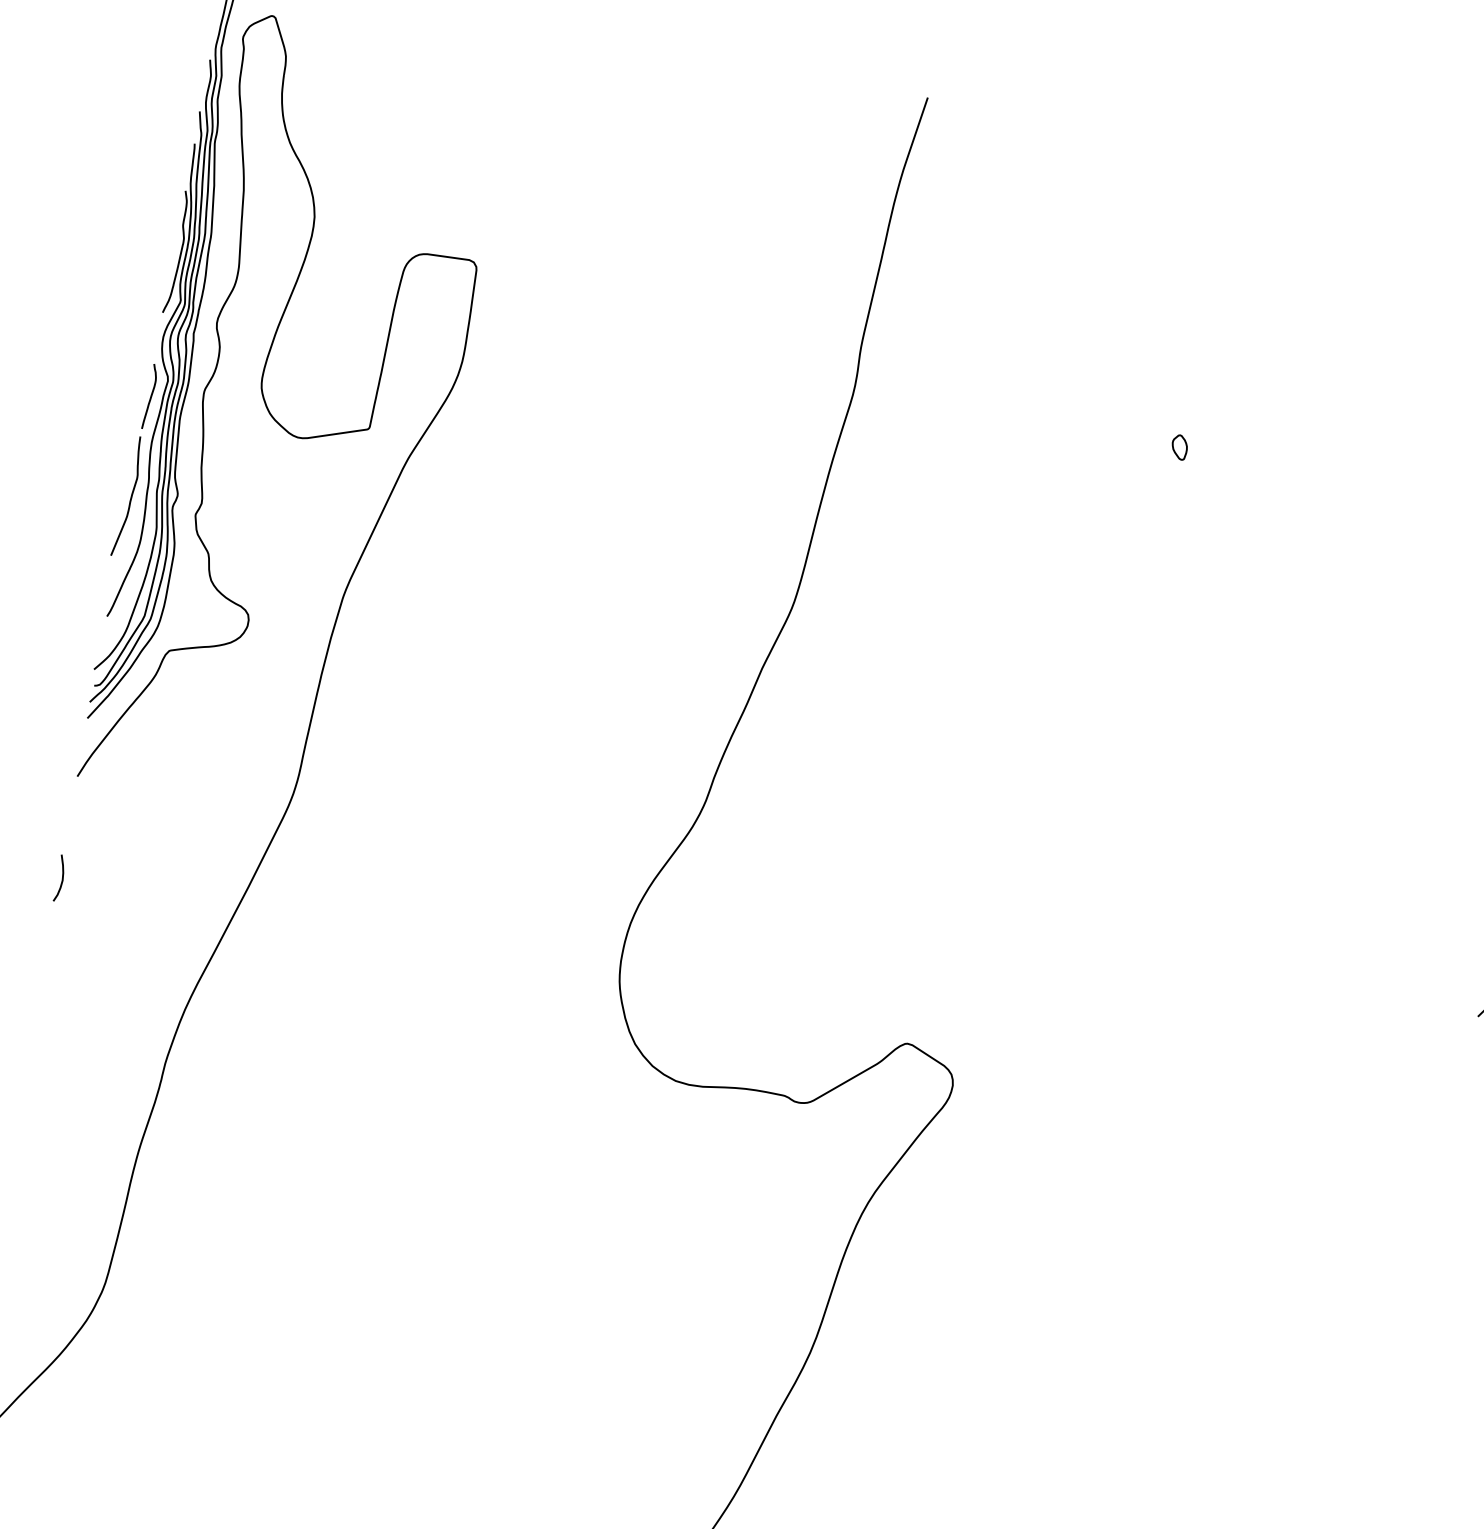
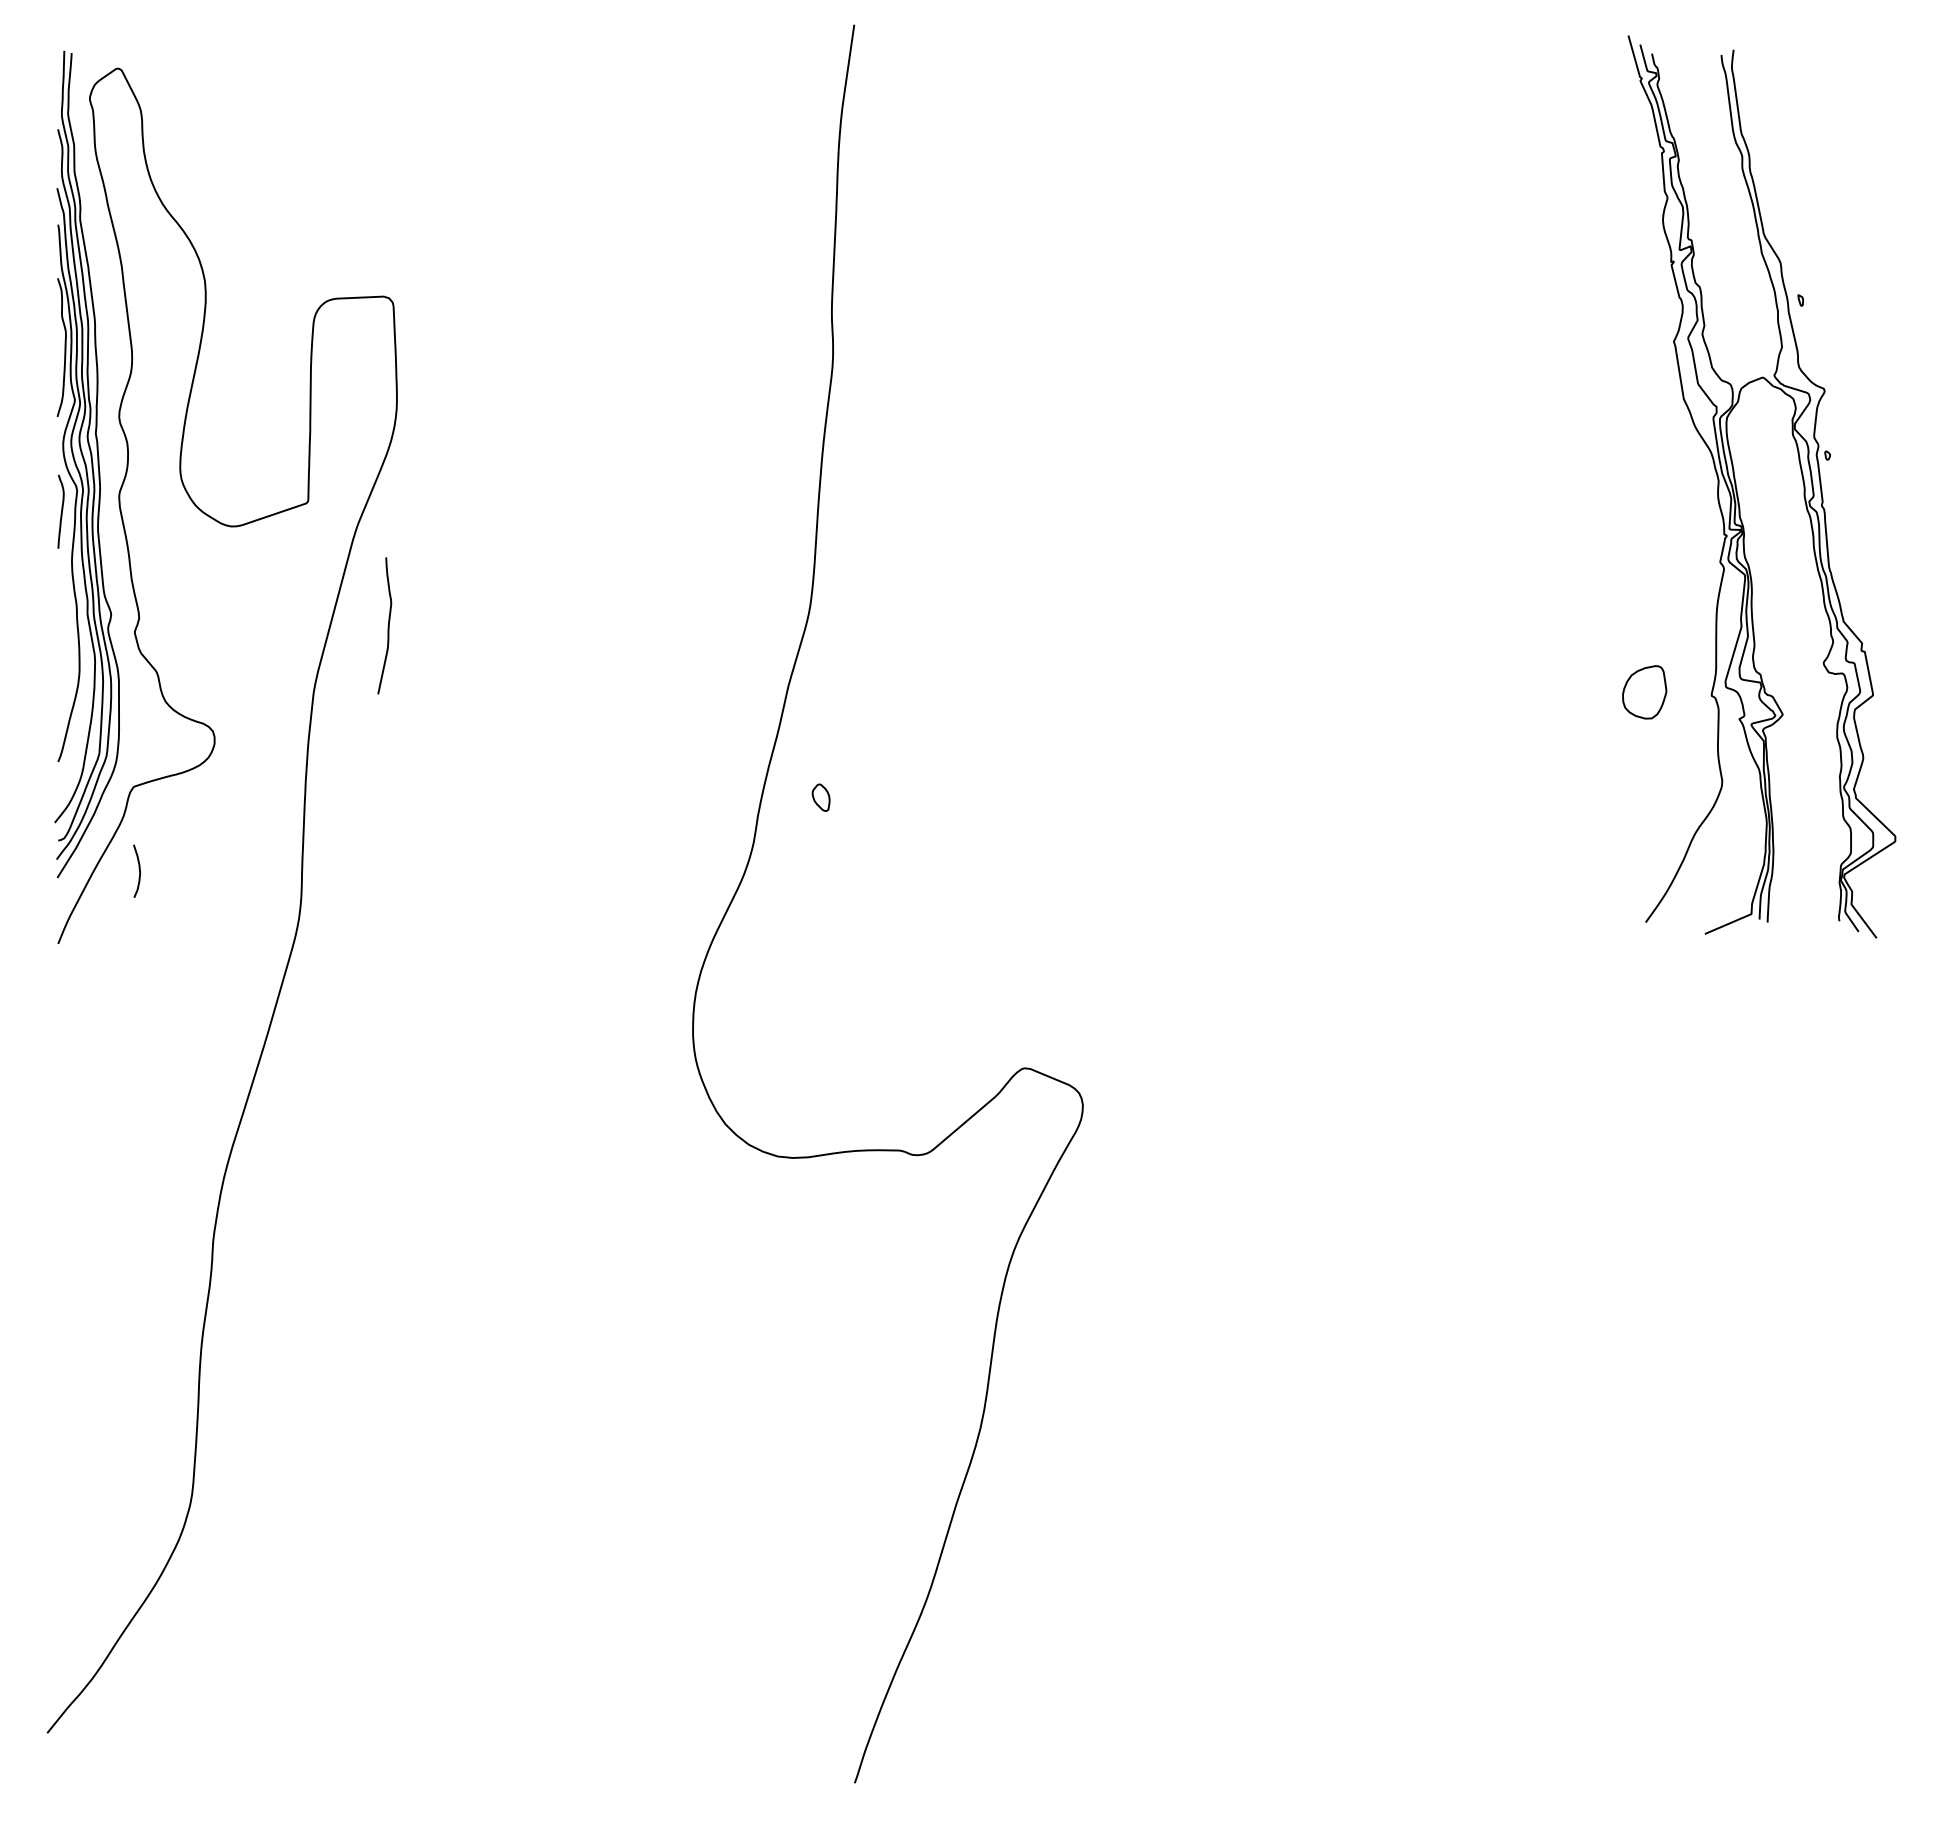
part: (1179, 447) -> (820, 797), moved
curve: (130, 497) -> (387, 626), moved
curve: (62, 878) -> (139, 870), moved

